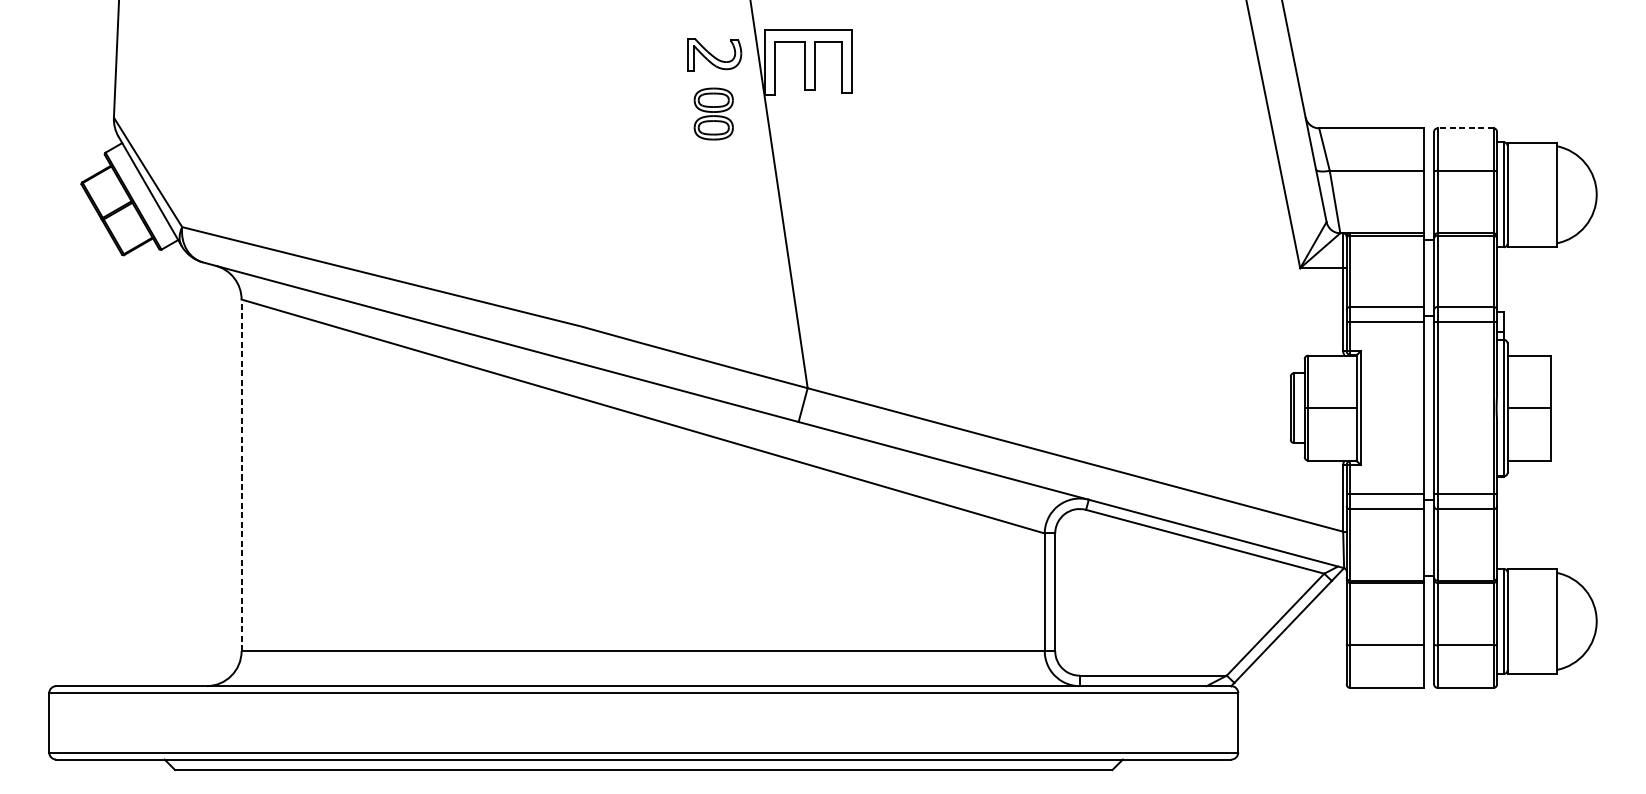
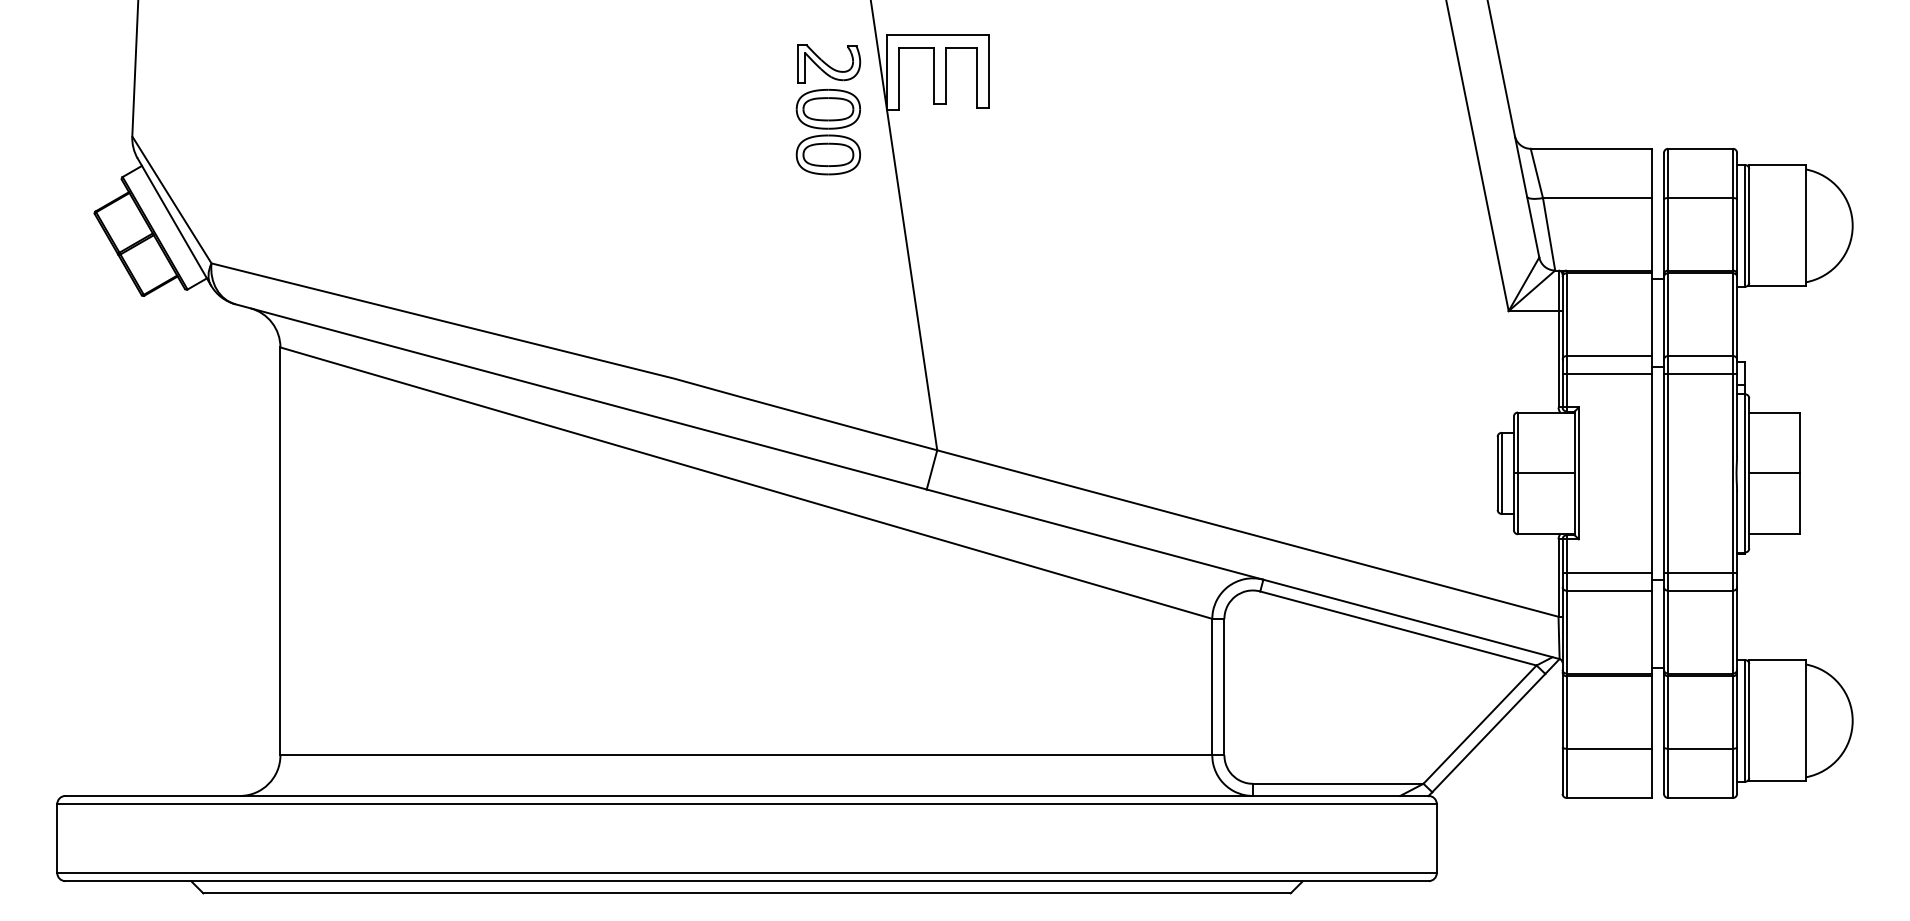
part: (713, 114) -> (827, 132), size x1.43
line: (1465, 128) -> (1700, 148), dashed -> solid
line: (241, 475) -> (280, 551), dashed -> solid

